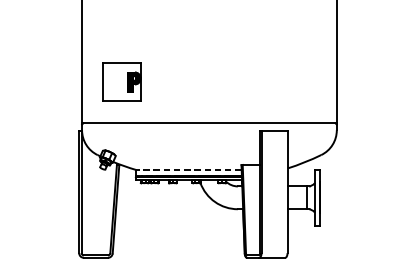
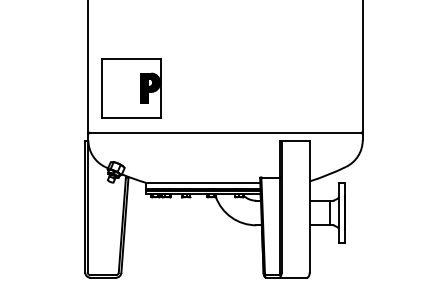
part: (122, 82) -> (131, 88), size x1.43
line: (188, 170) -> (203, 183), dashed -> solid

